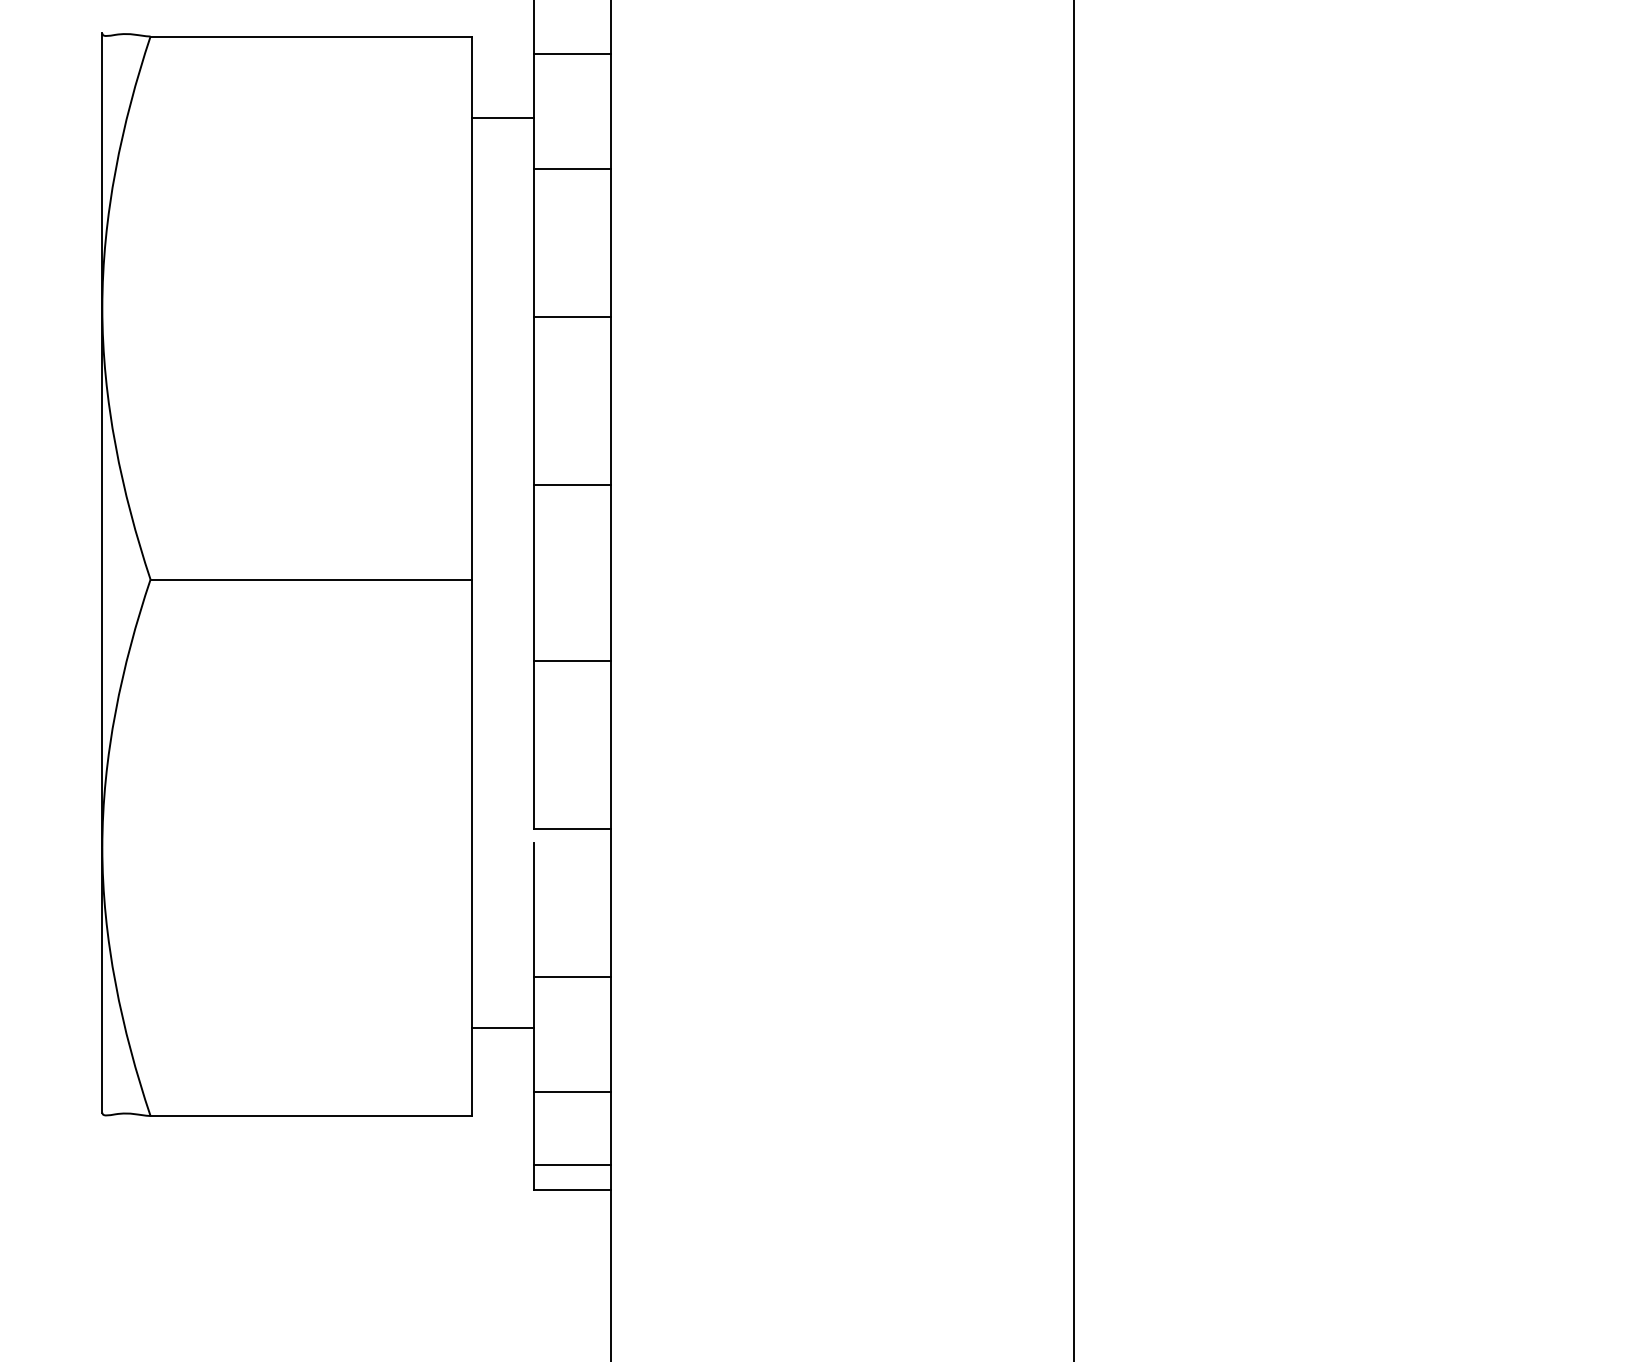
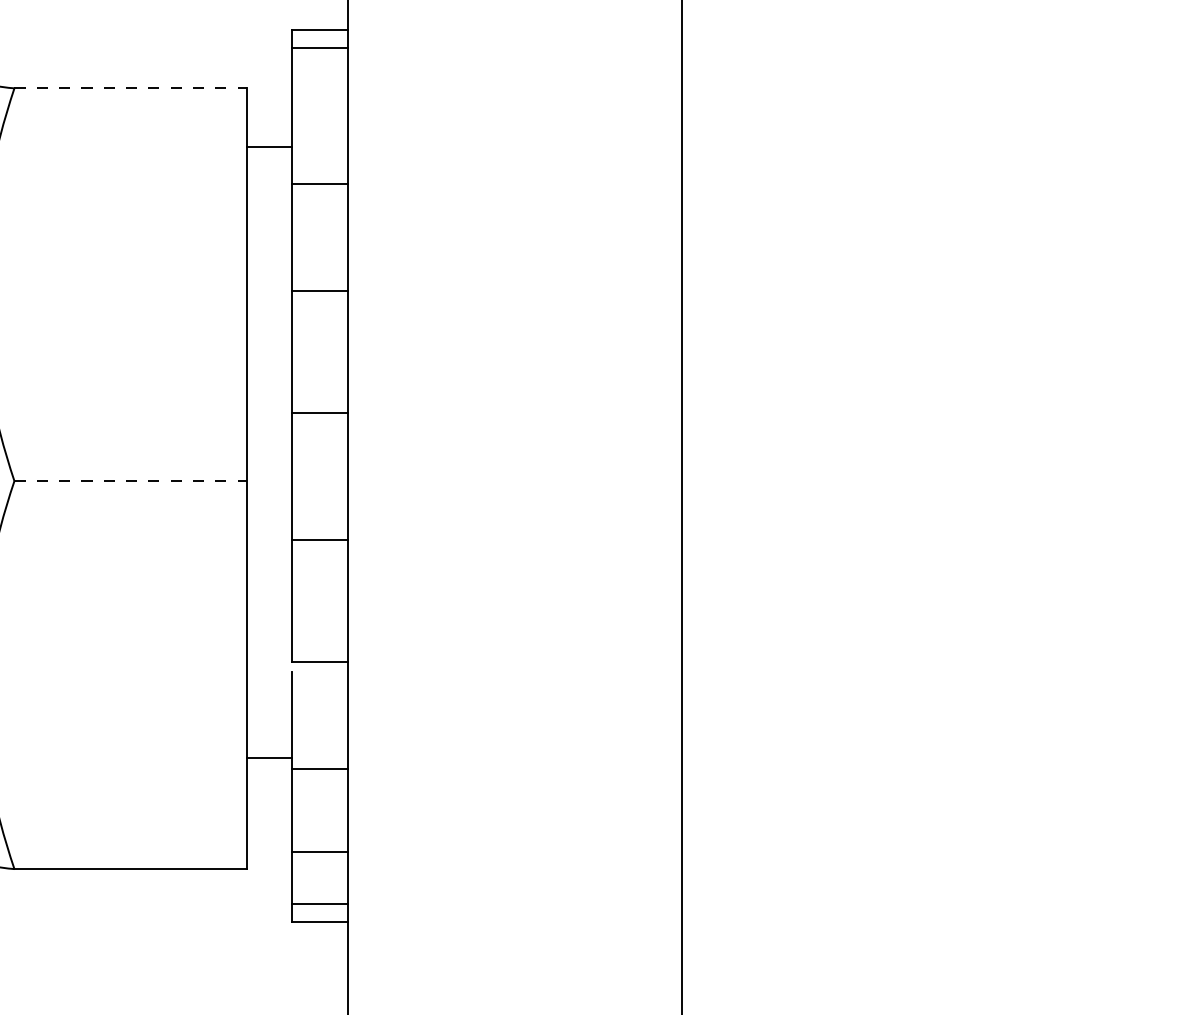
line: (312, 36) -> (131, 88), solid -> dashed
line: (572, 54) -> (319, 101), removed
line: (312, 580) -> (131, 481), solid -> dashed
line: (503, 1028) -> (269, 758), moved

